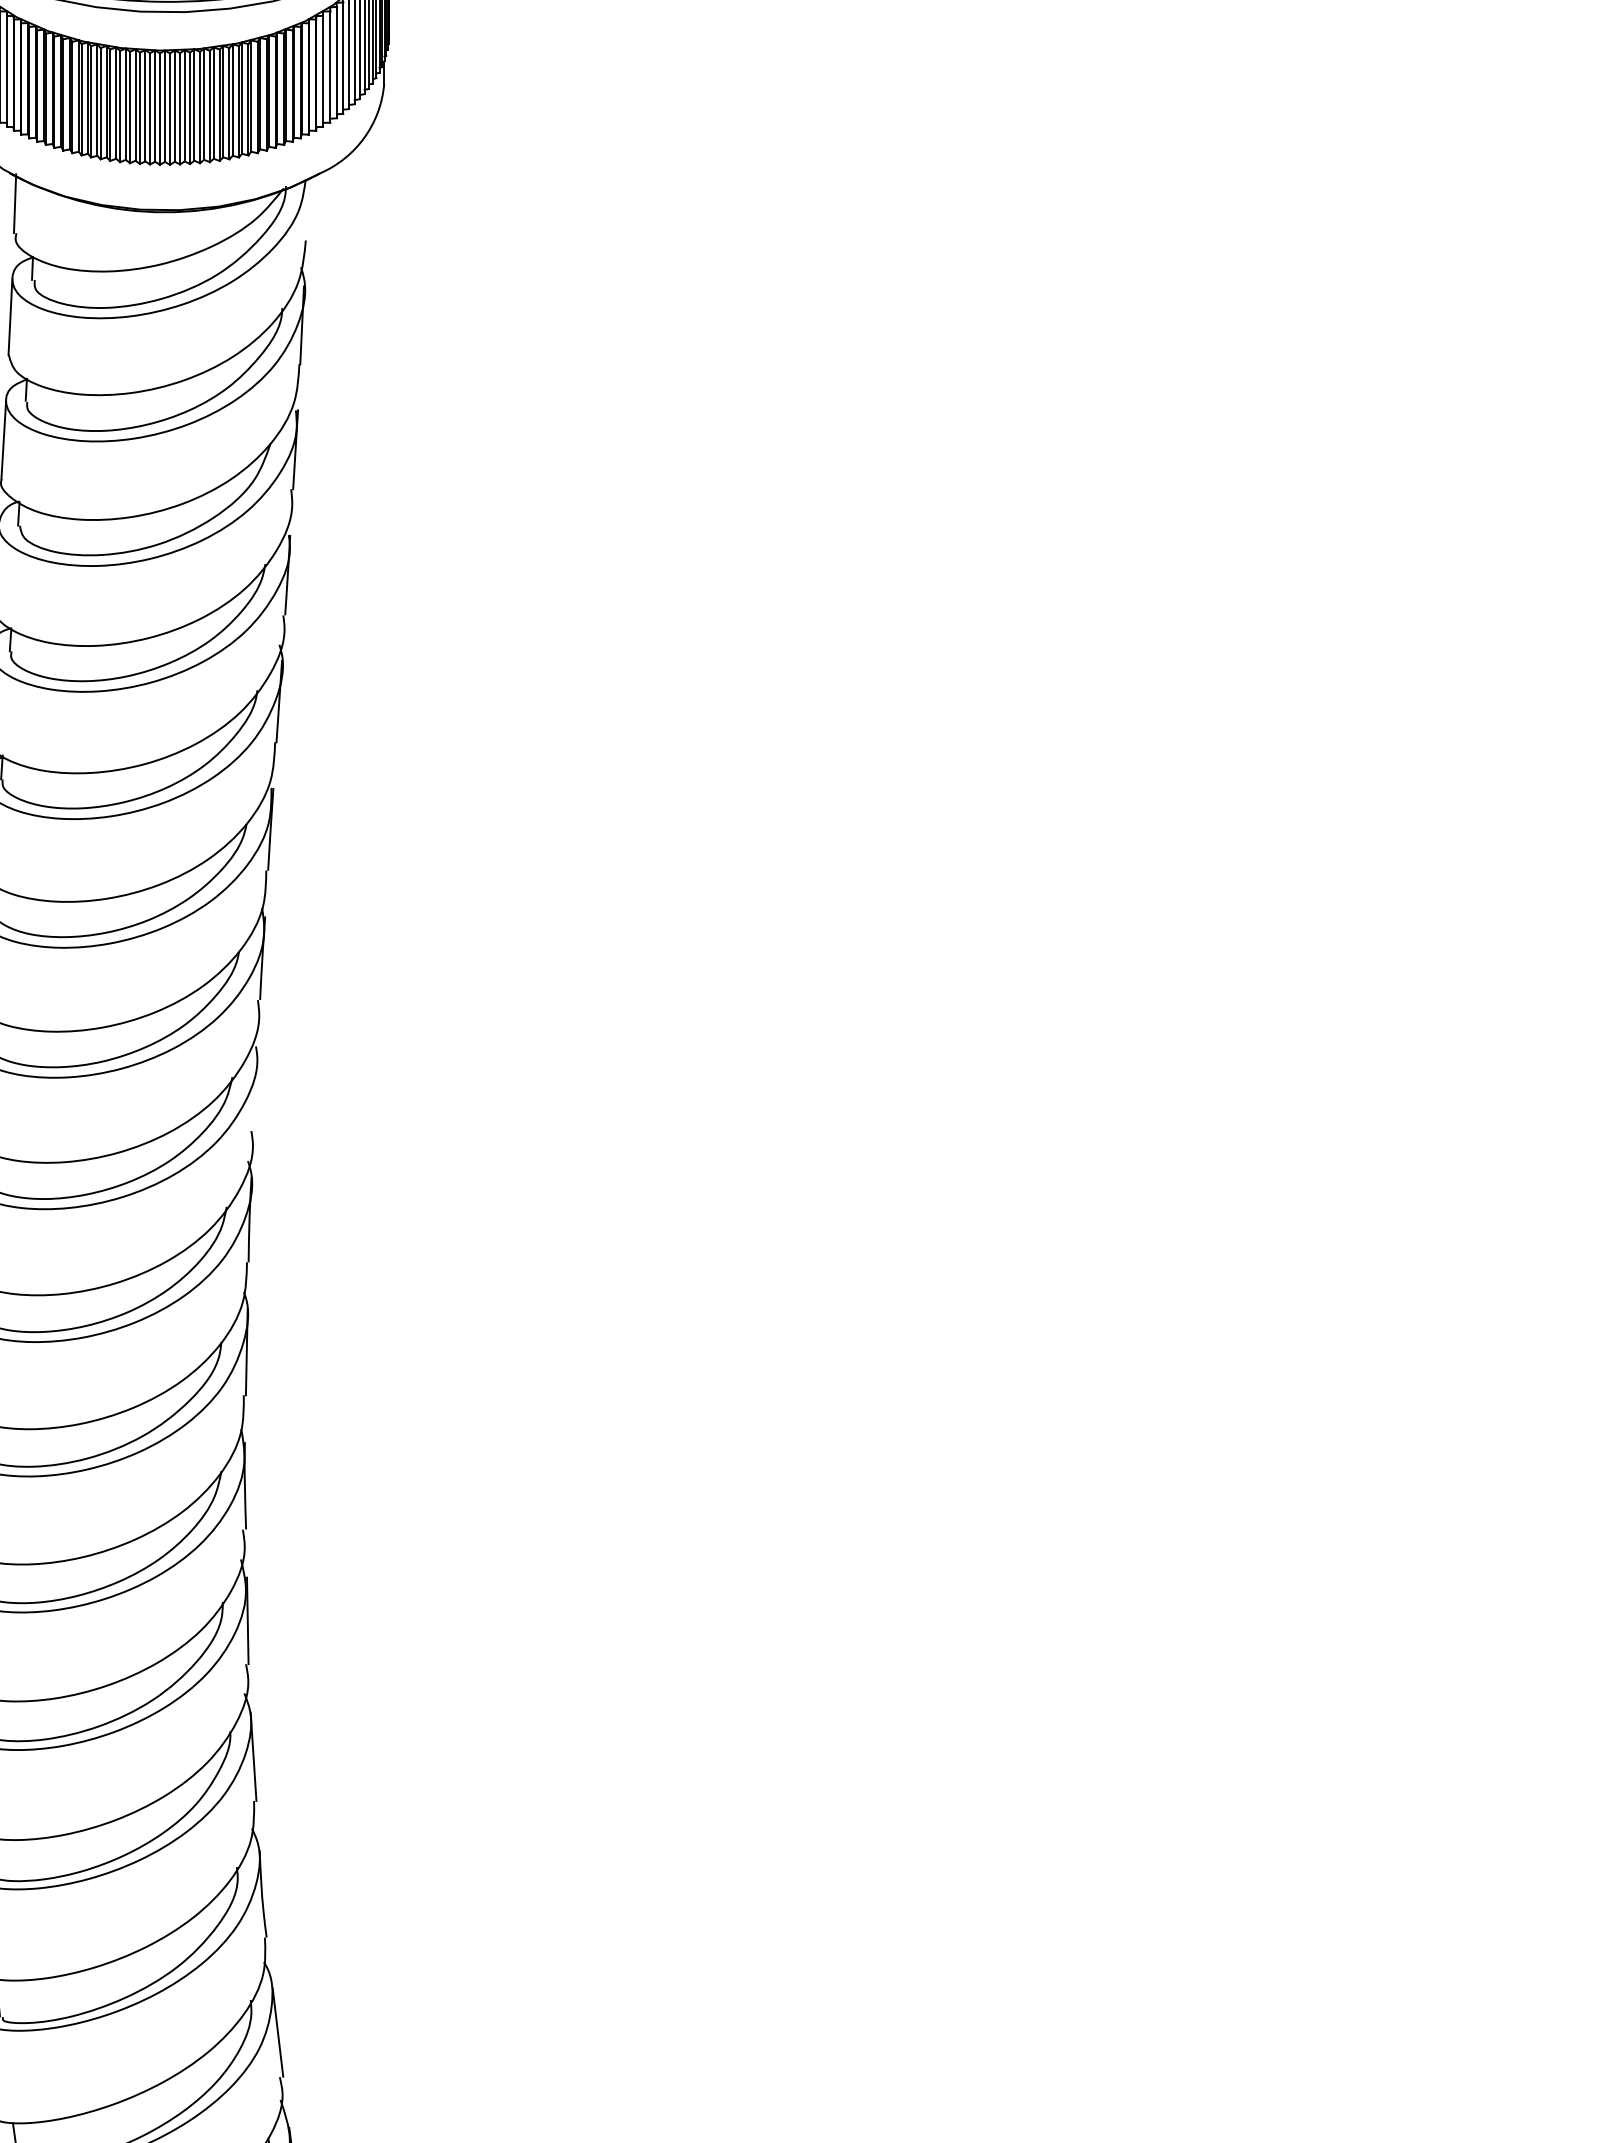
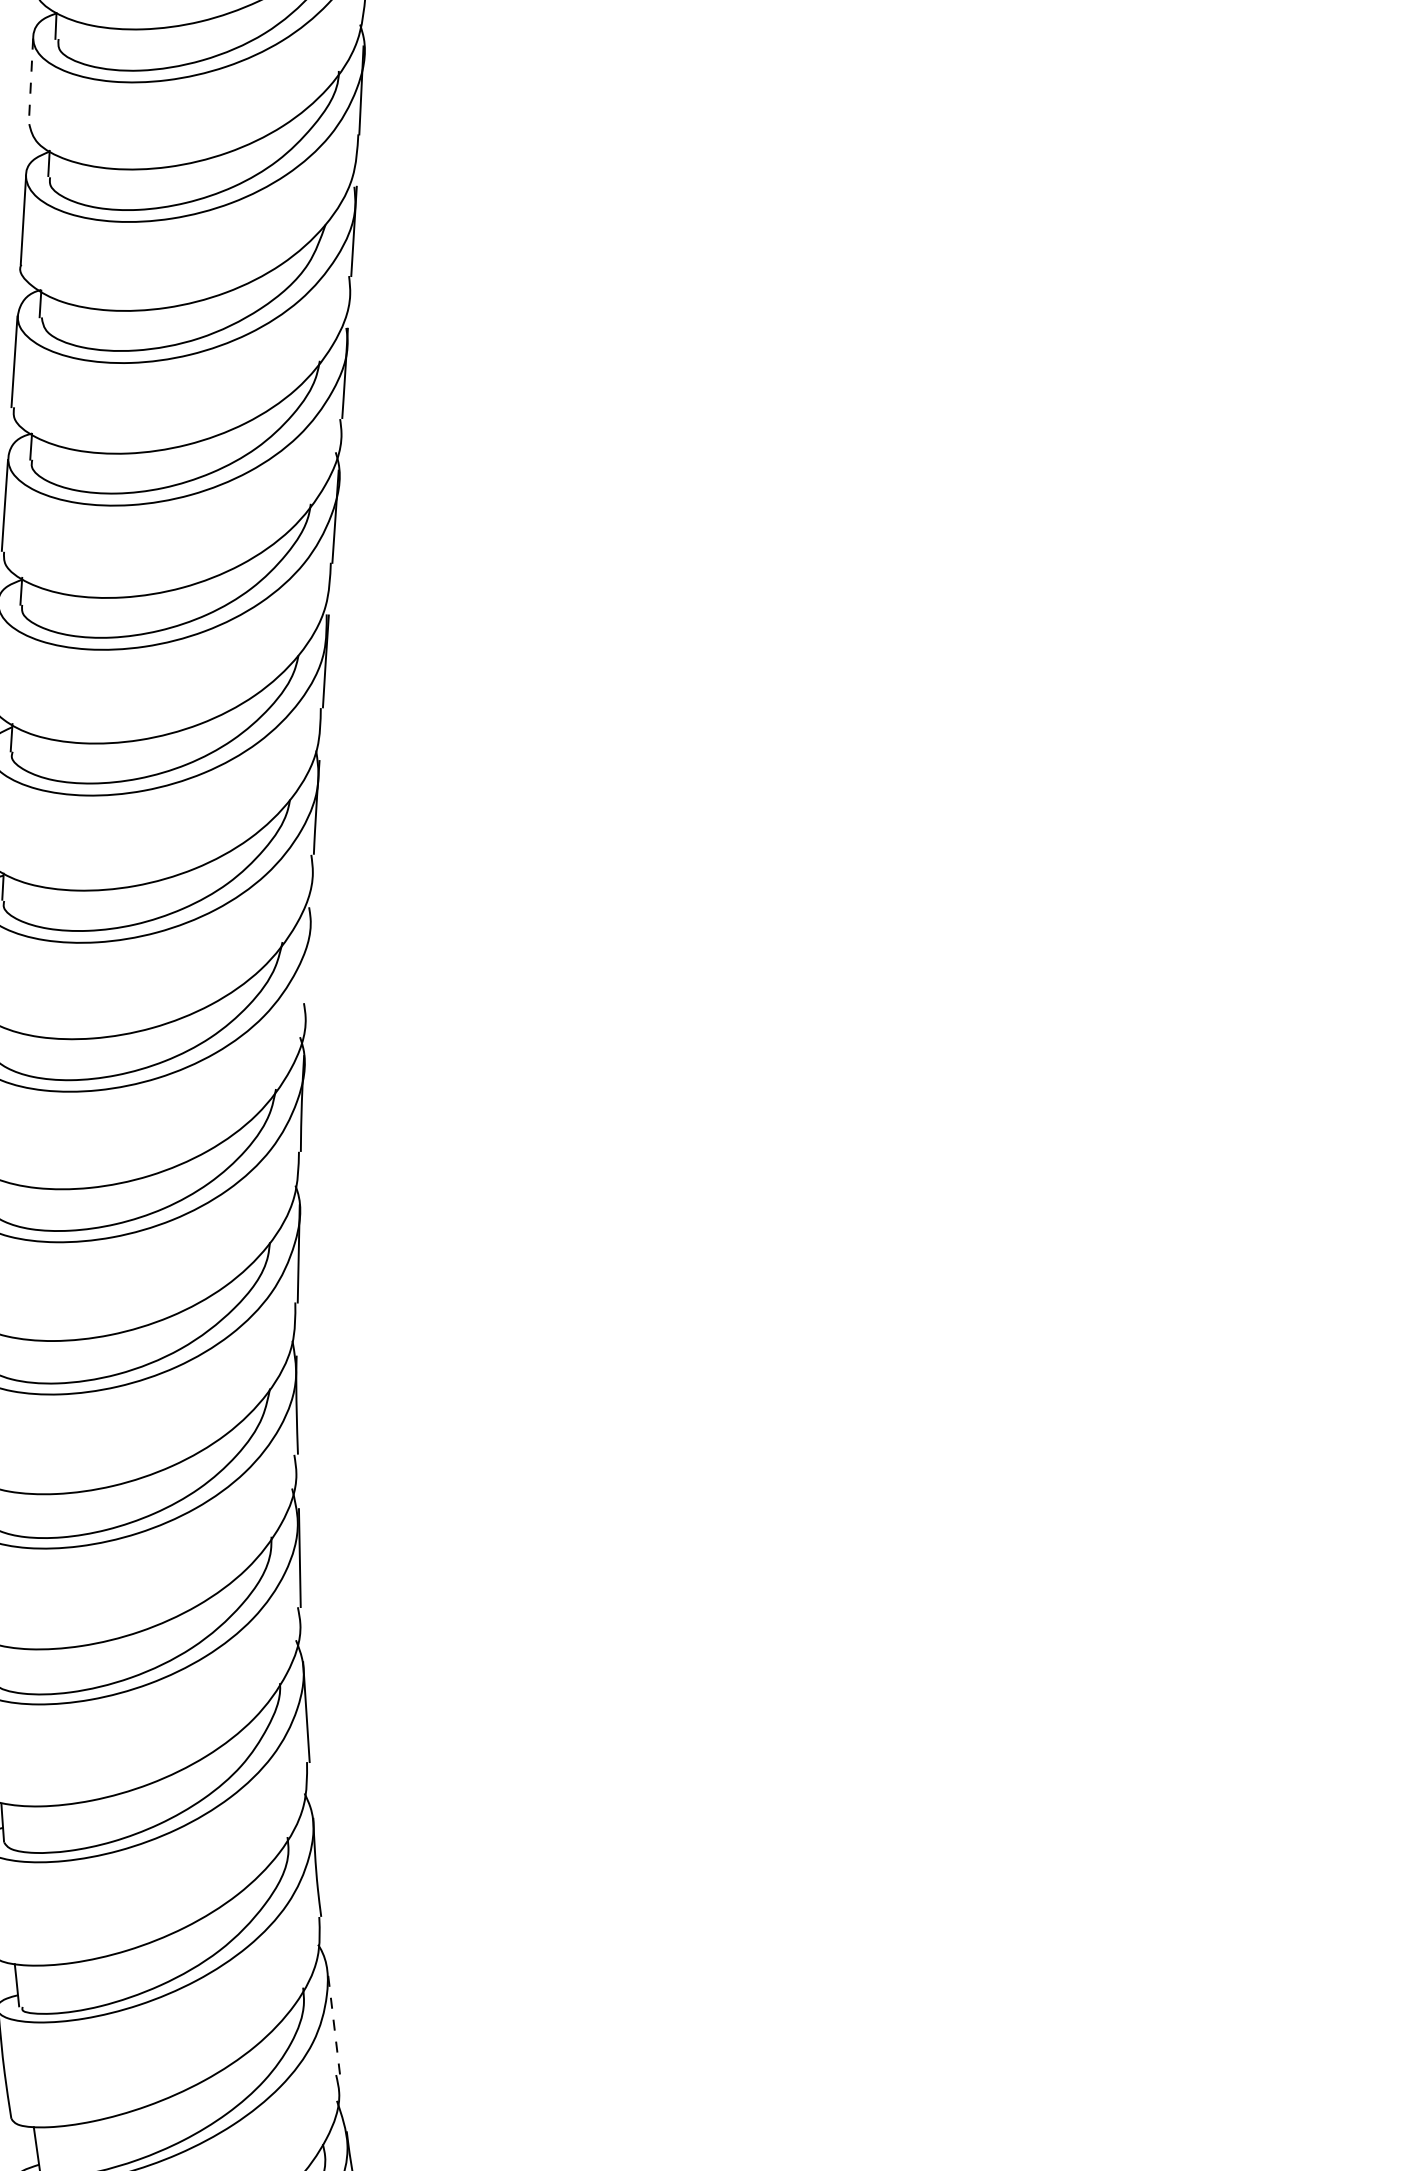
line: (10, 317) -> (31, 81), solid -> dashed
line: (277, 2032) -> (333, 2024), solid -> dashed

